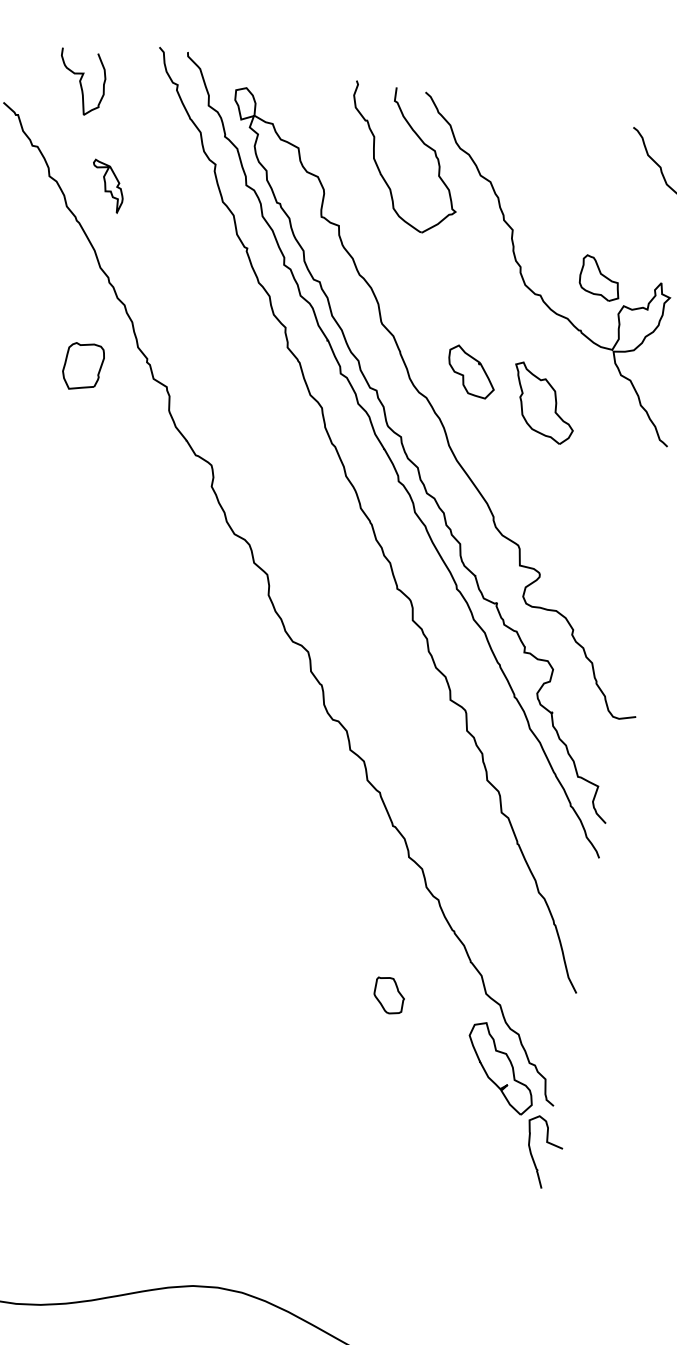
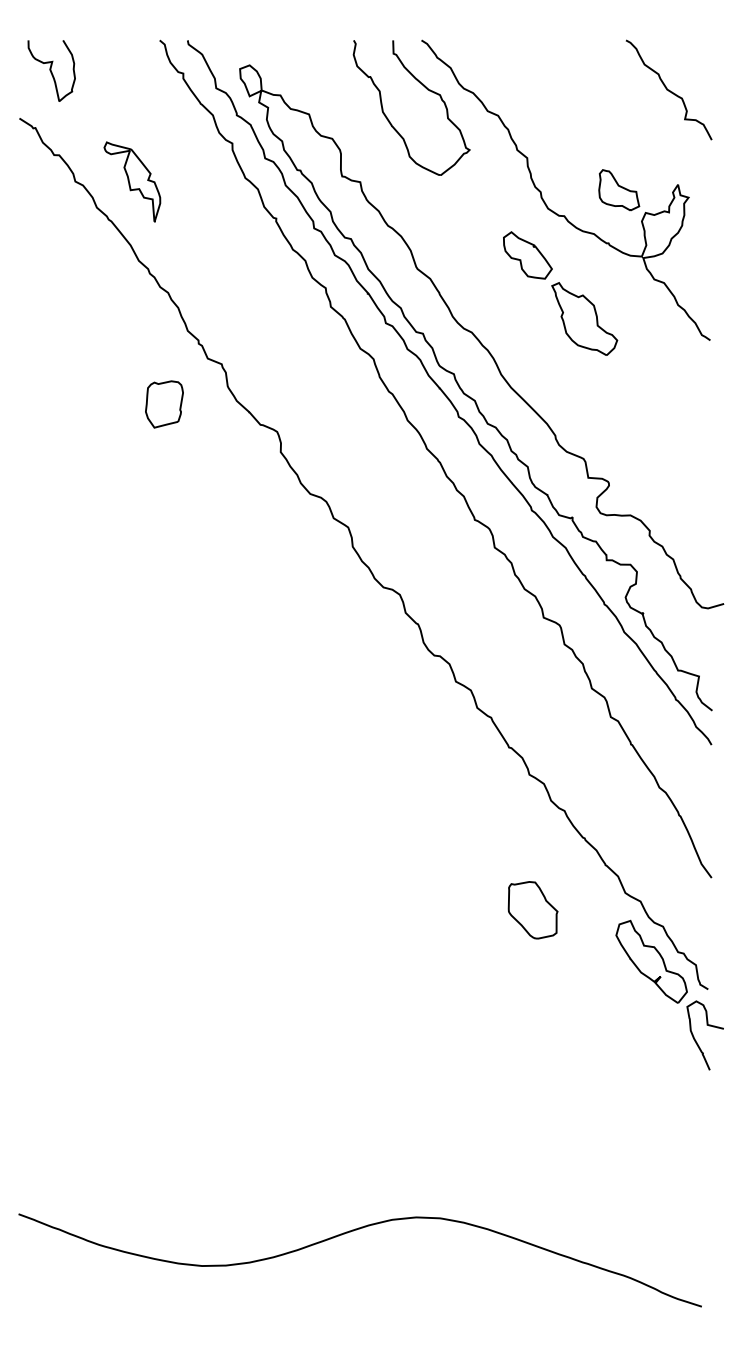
curve: (81, 82) -> (51, 70), moved
part: (107, 186) -> (132, 181), size x1.67
part: (83, 366) -> (164, 404), moved
part: (471, 371) -> (527, 255), moved
part: (388, 995) -> (532, 910), size x1.67

